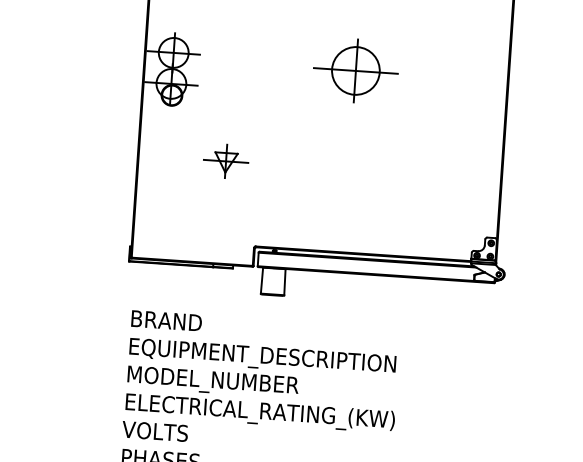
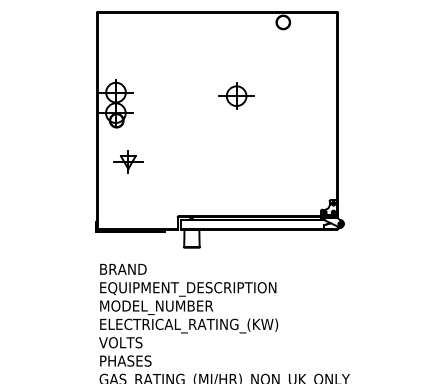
part: (355, 69) -> (236, 95), size x0.62
part: (226, 161) -> (128, 161), moved

